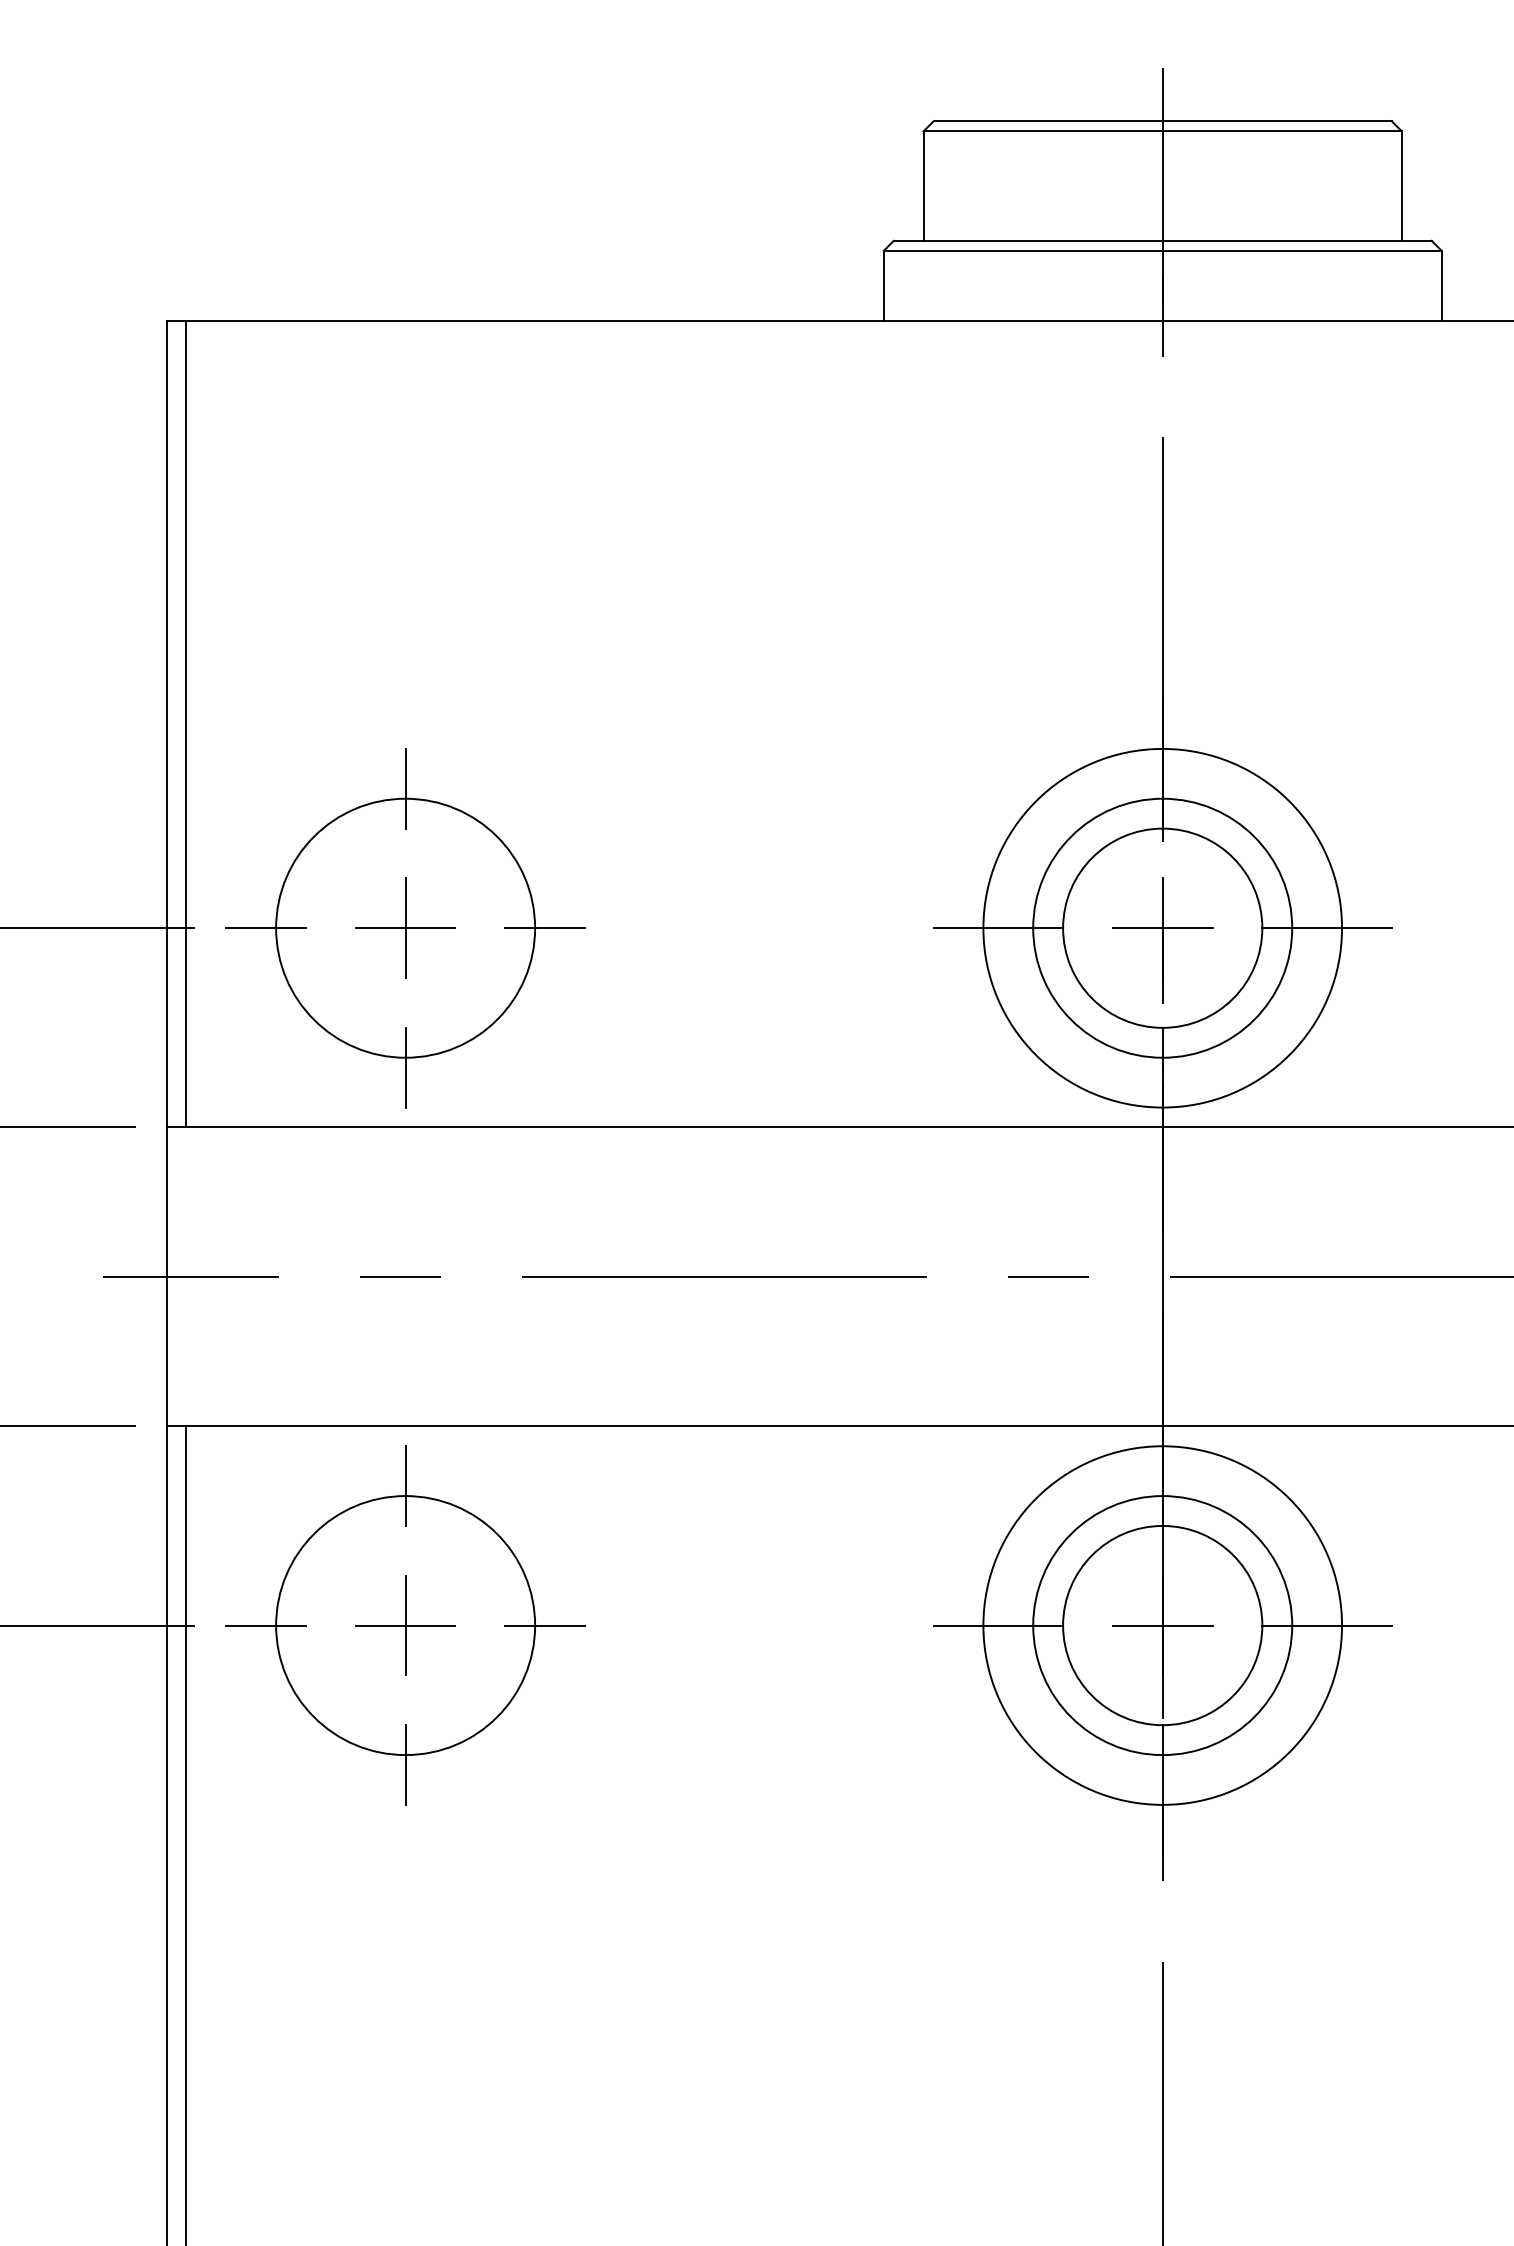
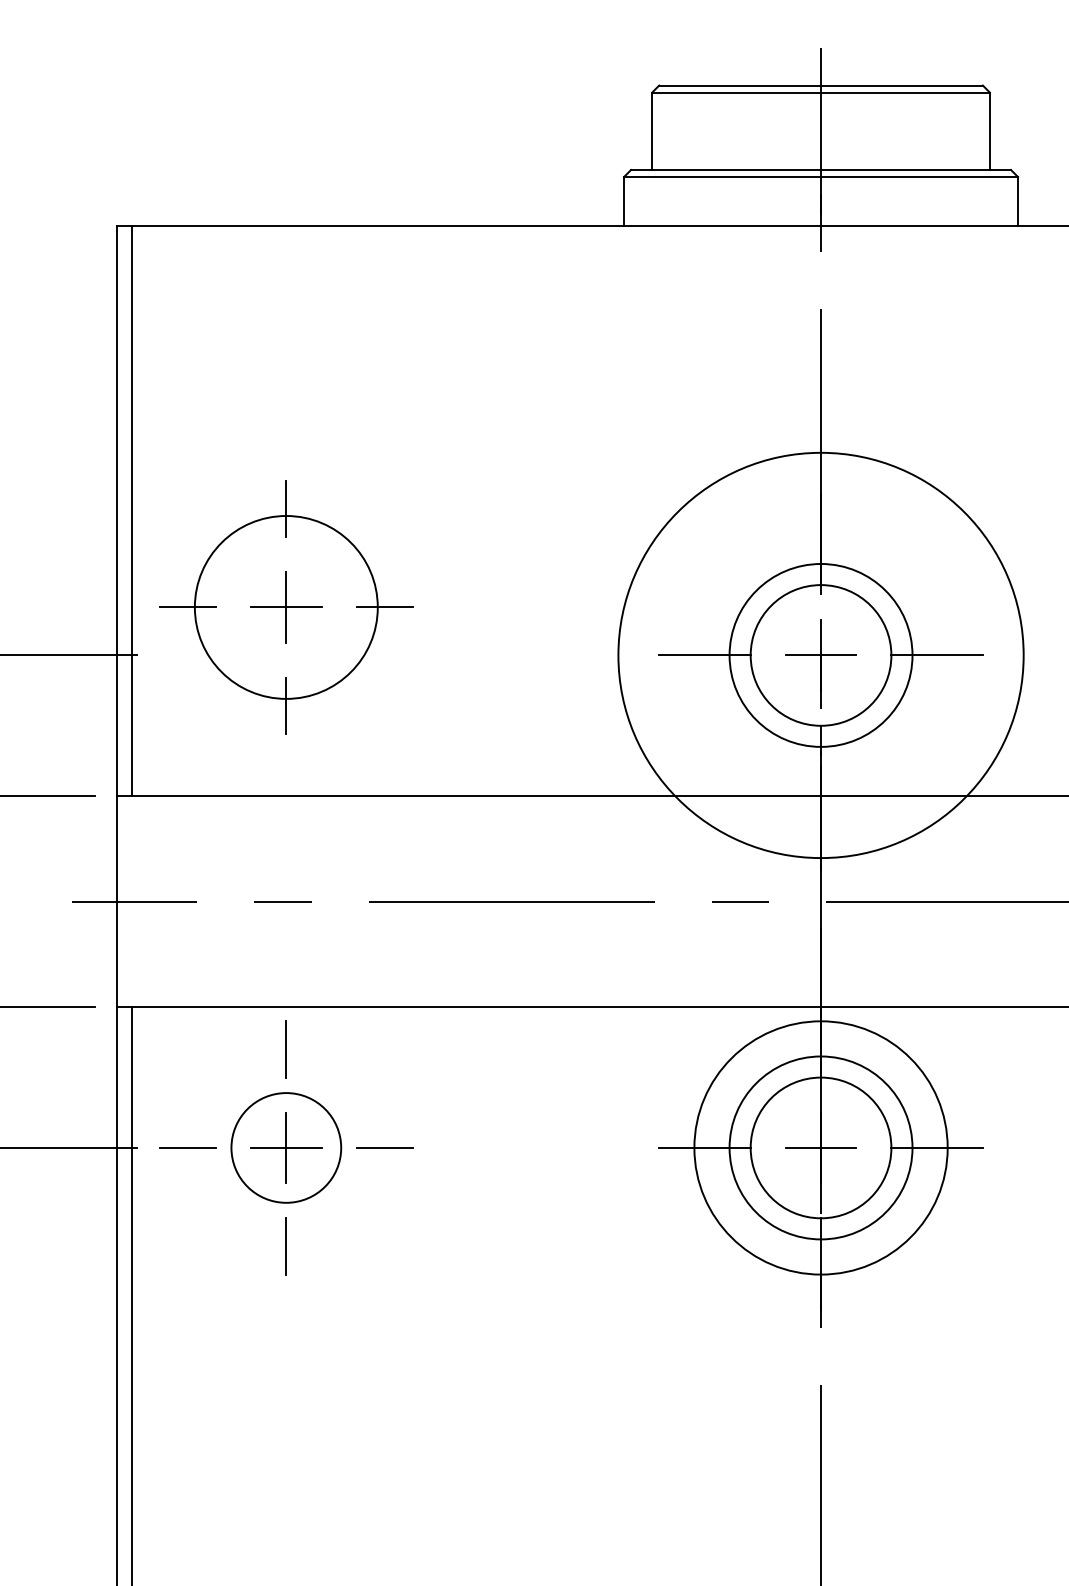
part: (405, 928) -> (286, 607), moved
circle: (1161, 928) -> (820, 655), size x1.6
circle: (404, 1624) -> (285, 1147), size x0.6

